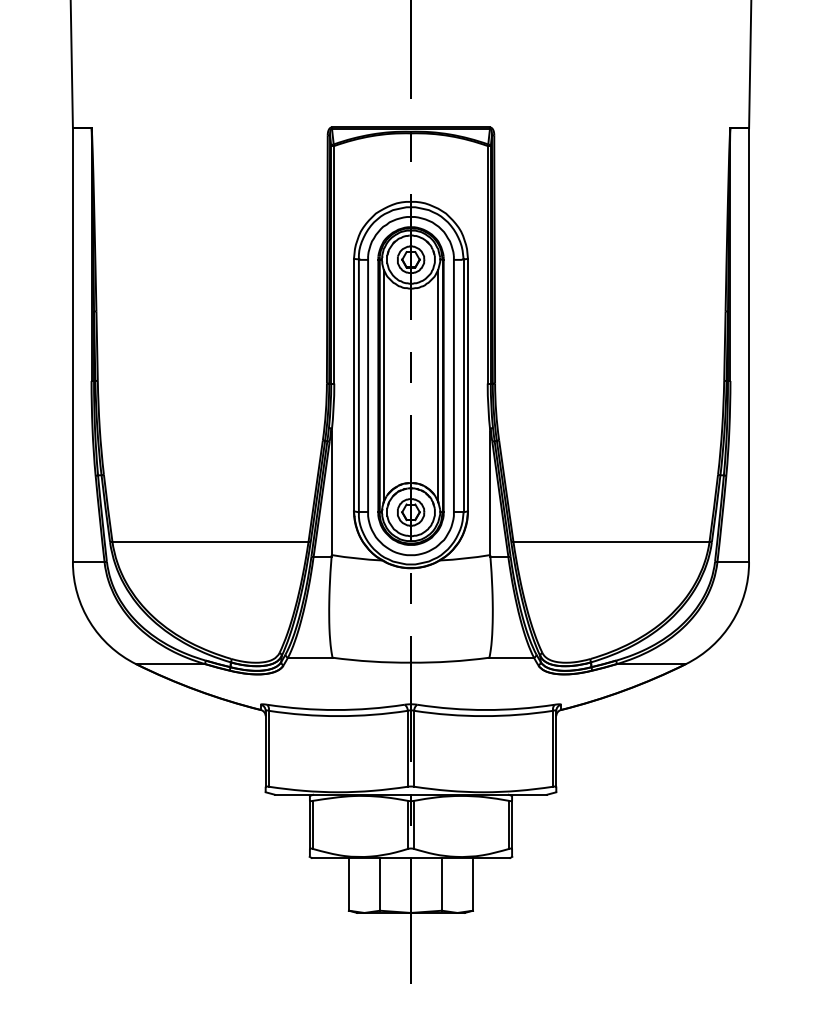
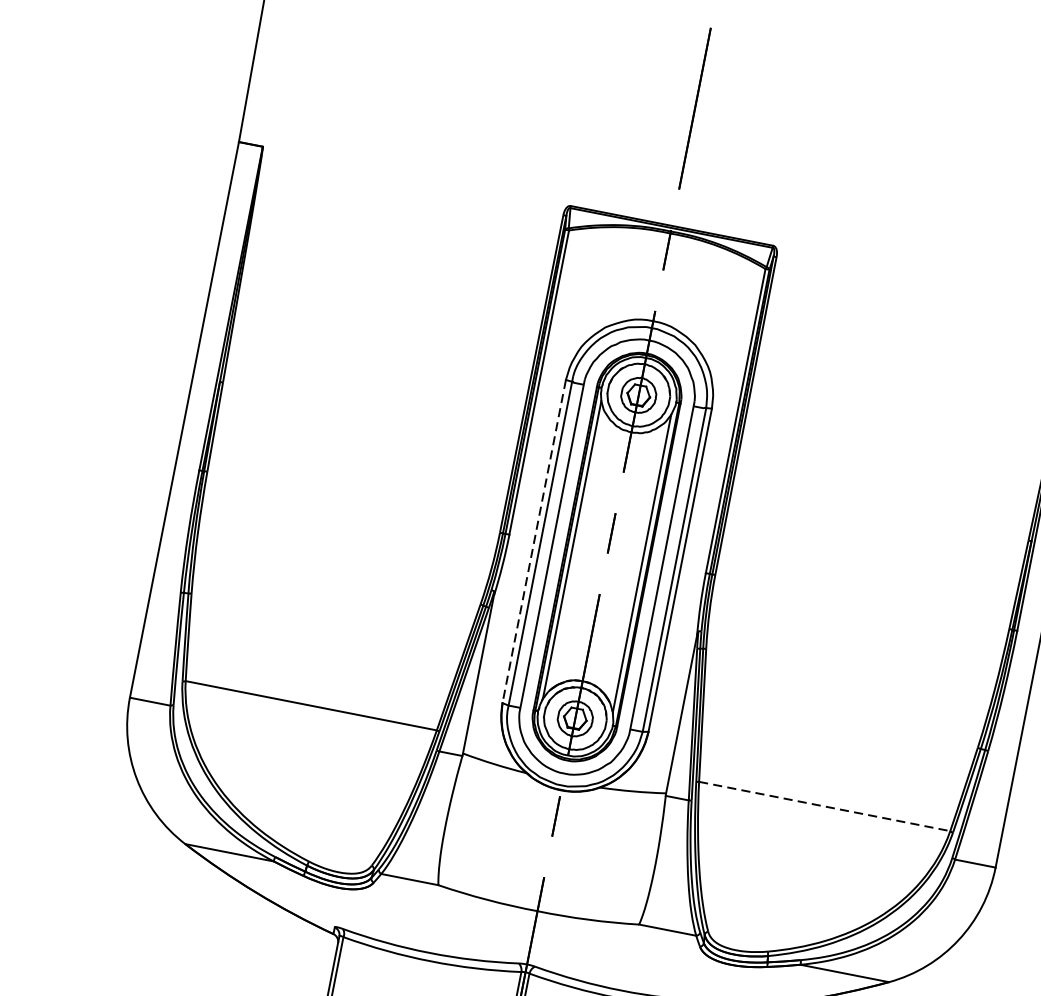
line: (353, 385) -> (533, 541), solid -> dashed
line: (612, 541) -> (825, 806), solid -> dashed

